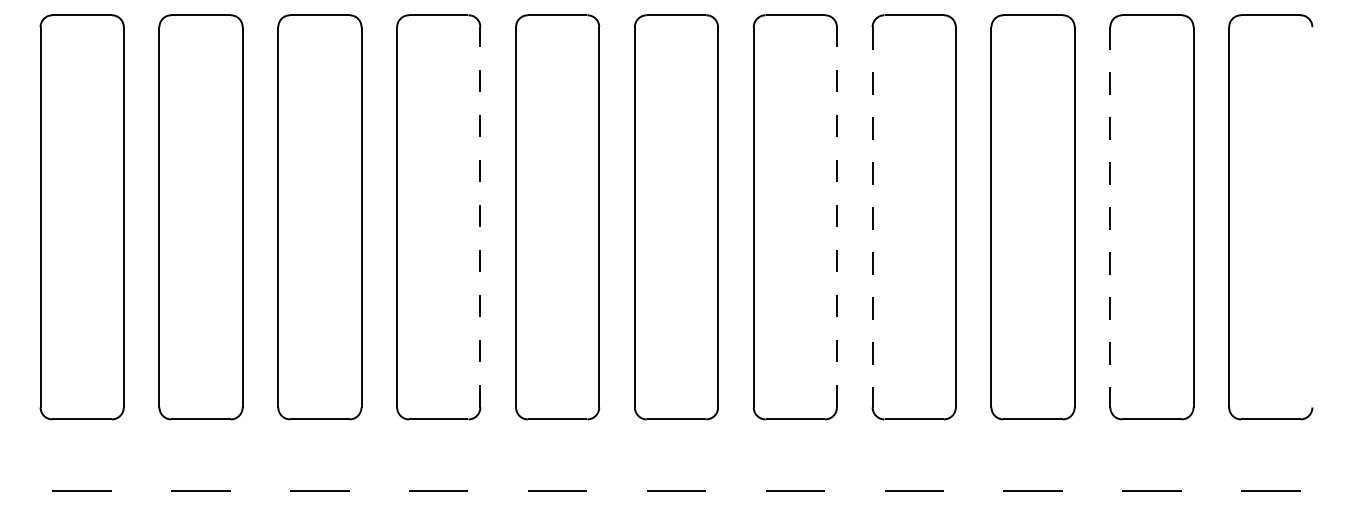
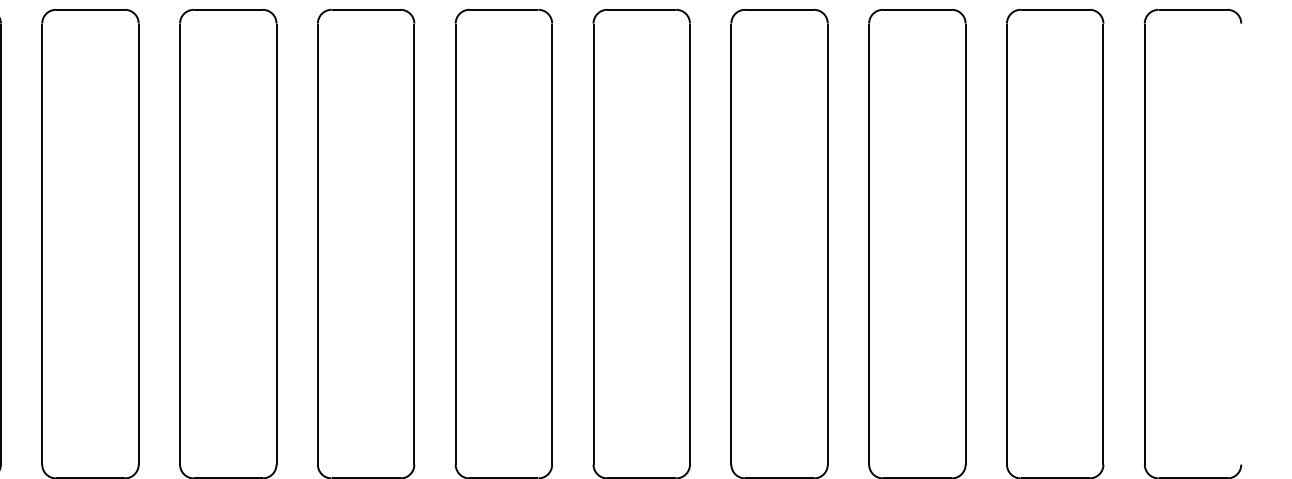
line: (480, 216) -> (276, 243), dashed -> solid
line: (836, 216) -> (689, 243), dashed -> solid
line: (872, 217) -> (731, 244), dashed -> solid
line: (1110, 217) -> (1007, 244), dashed -> solid

